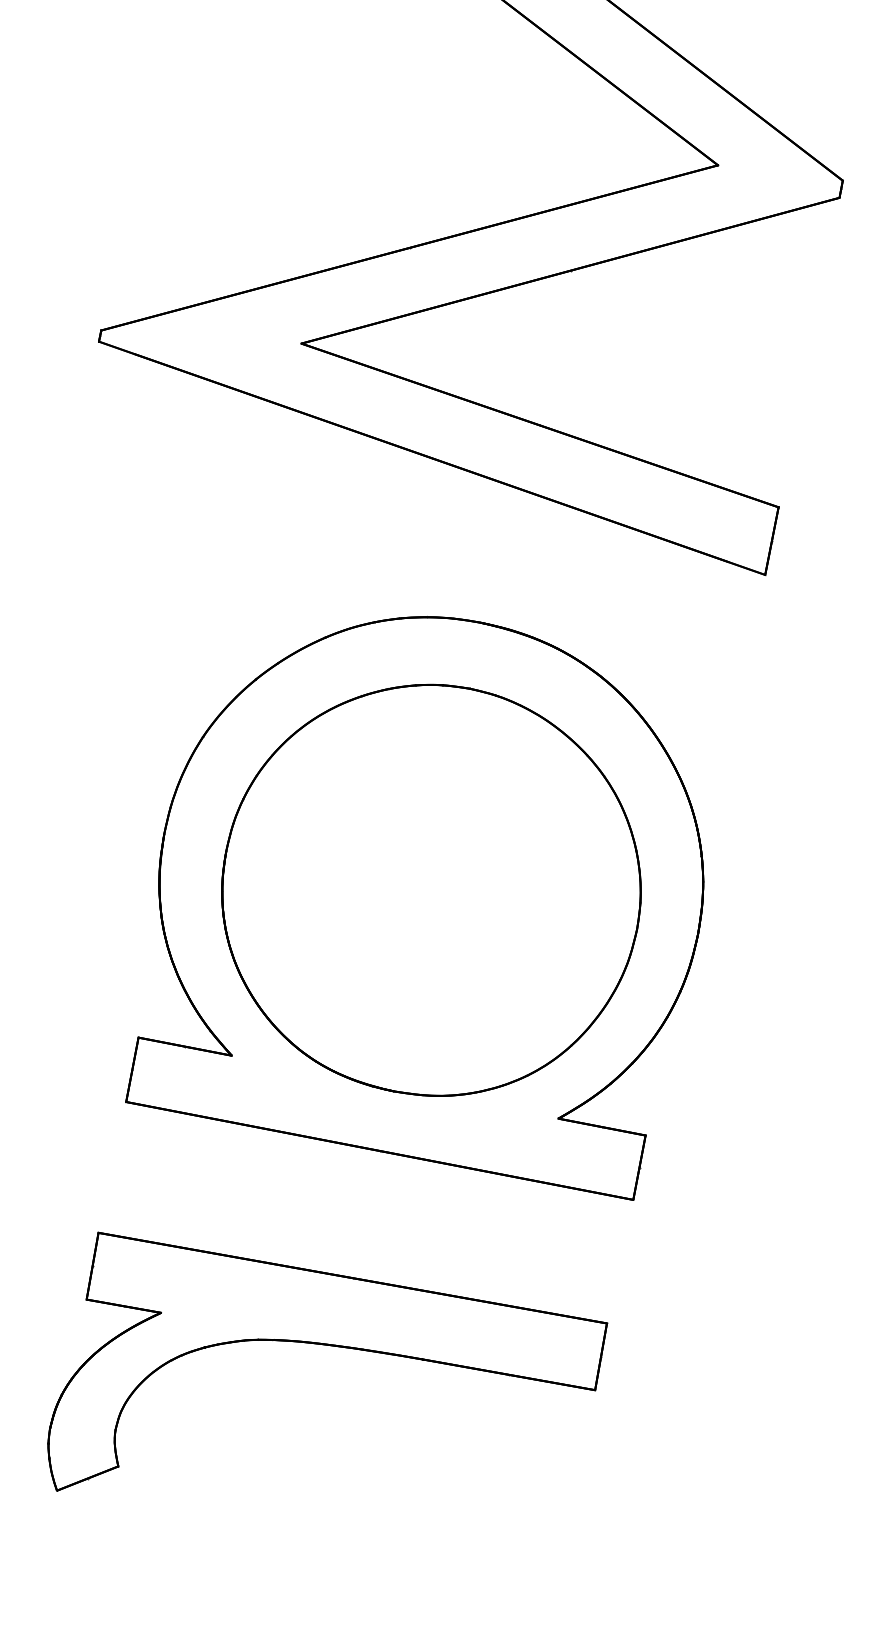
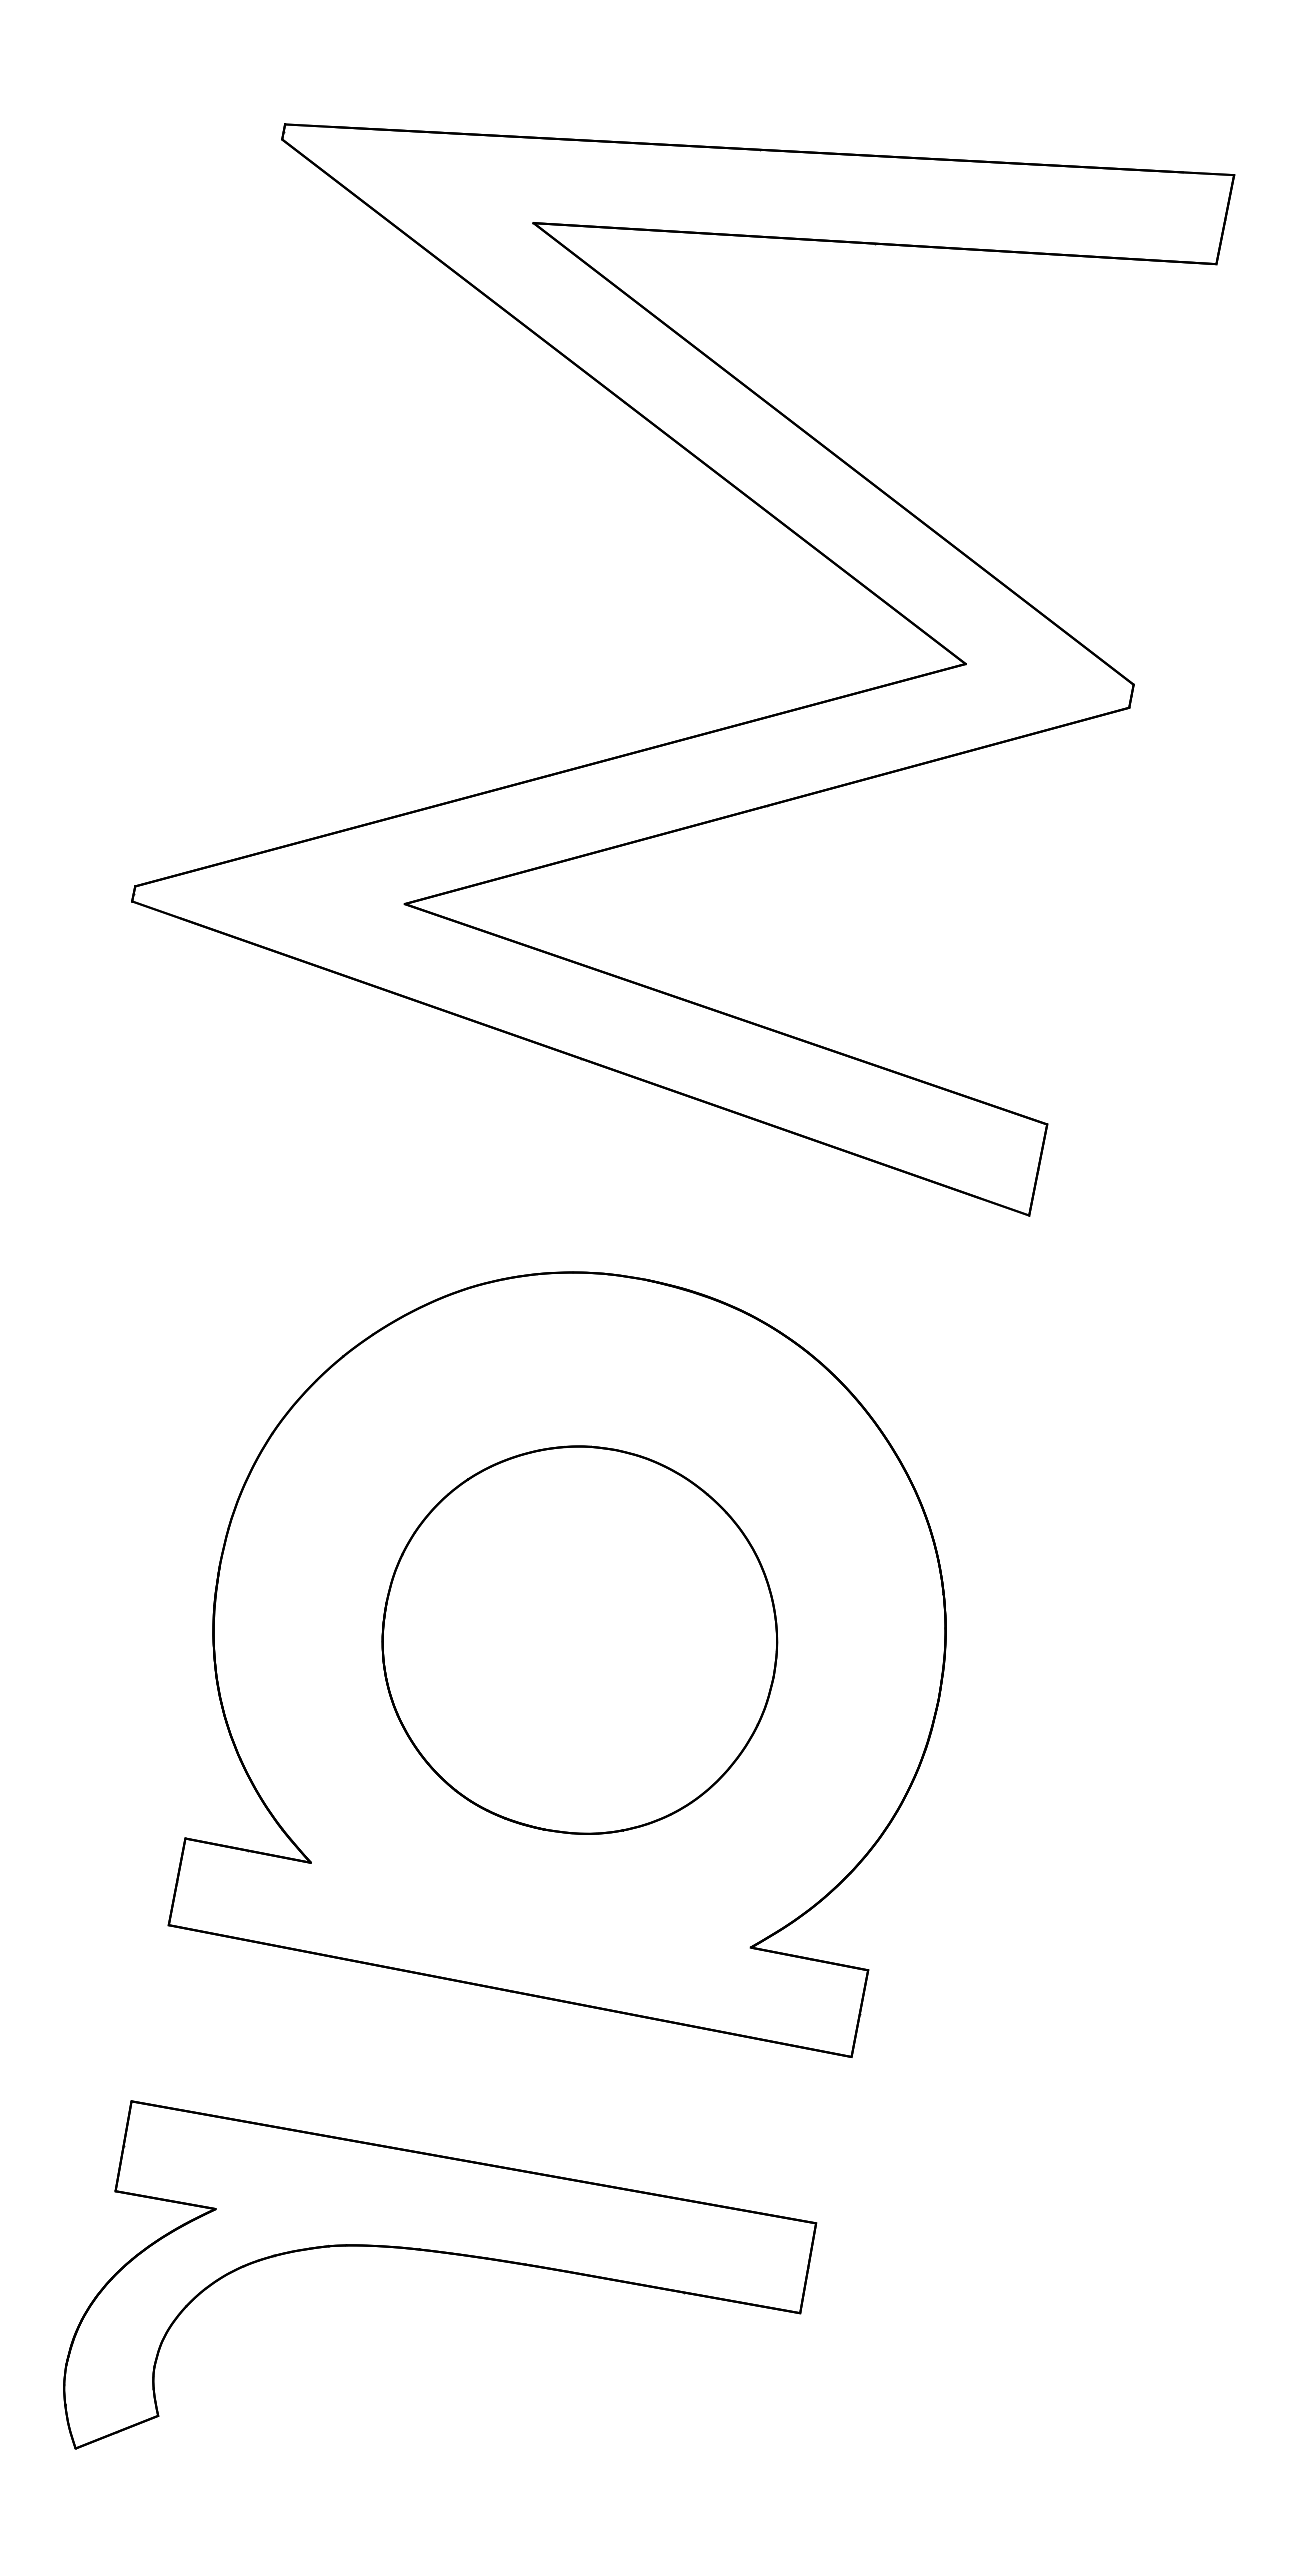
part: (431, 889) -> (579, 1639), size x0.7

